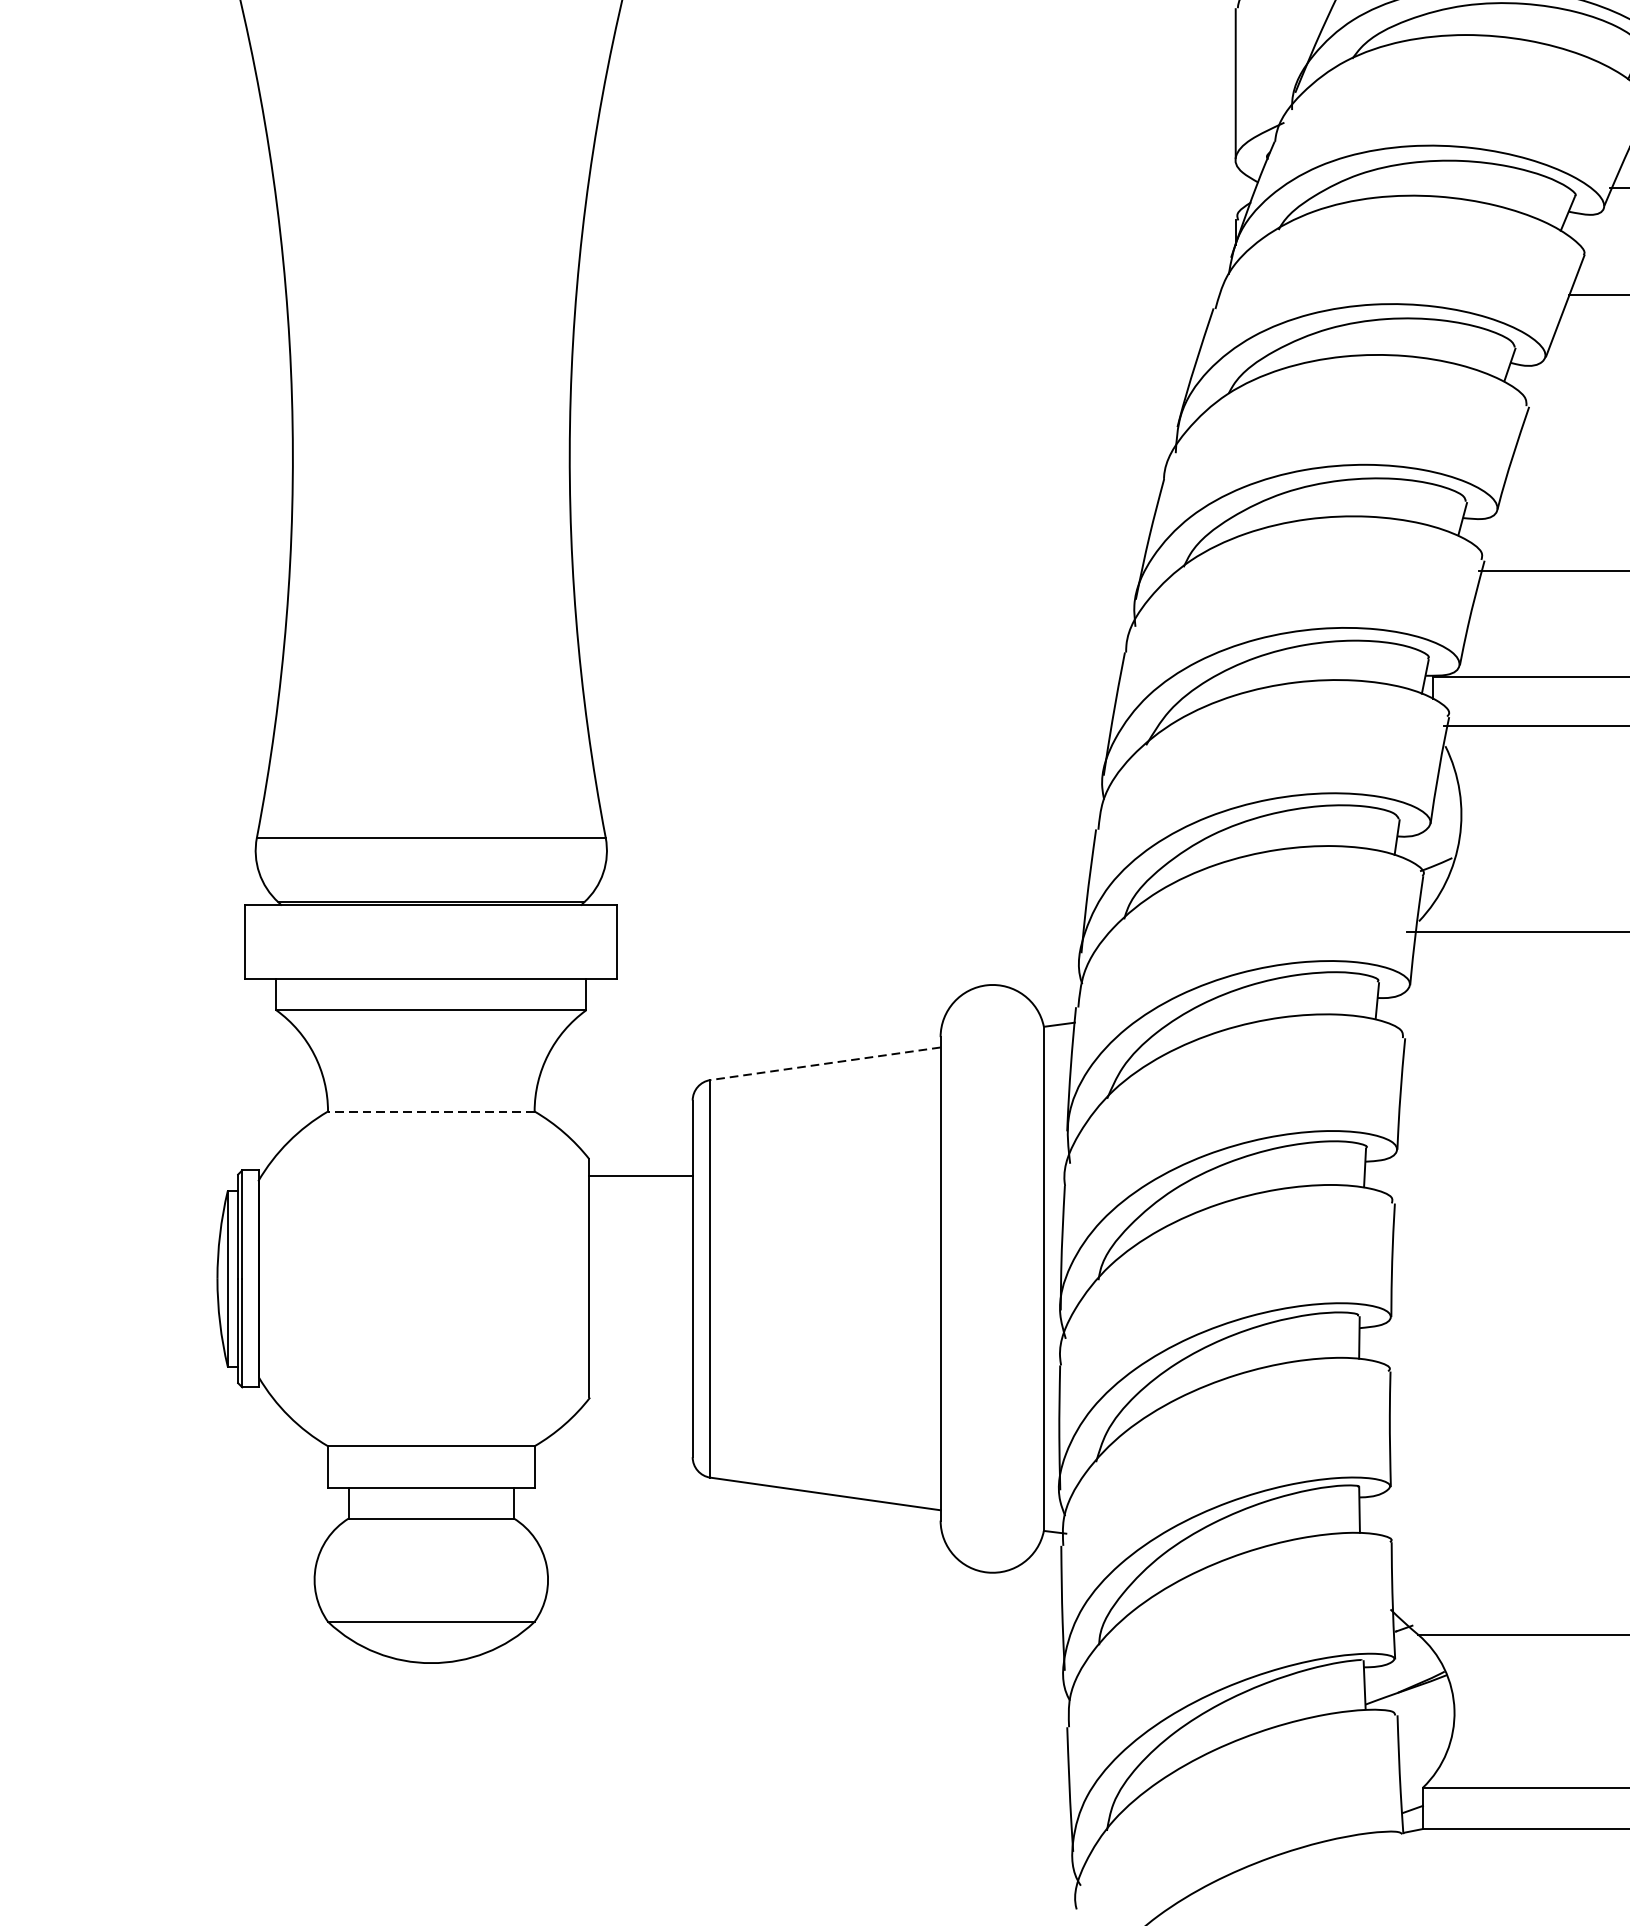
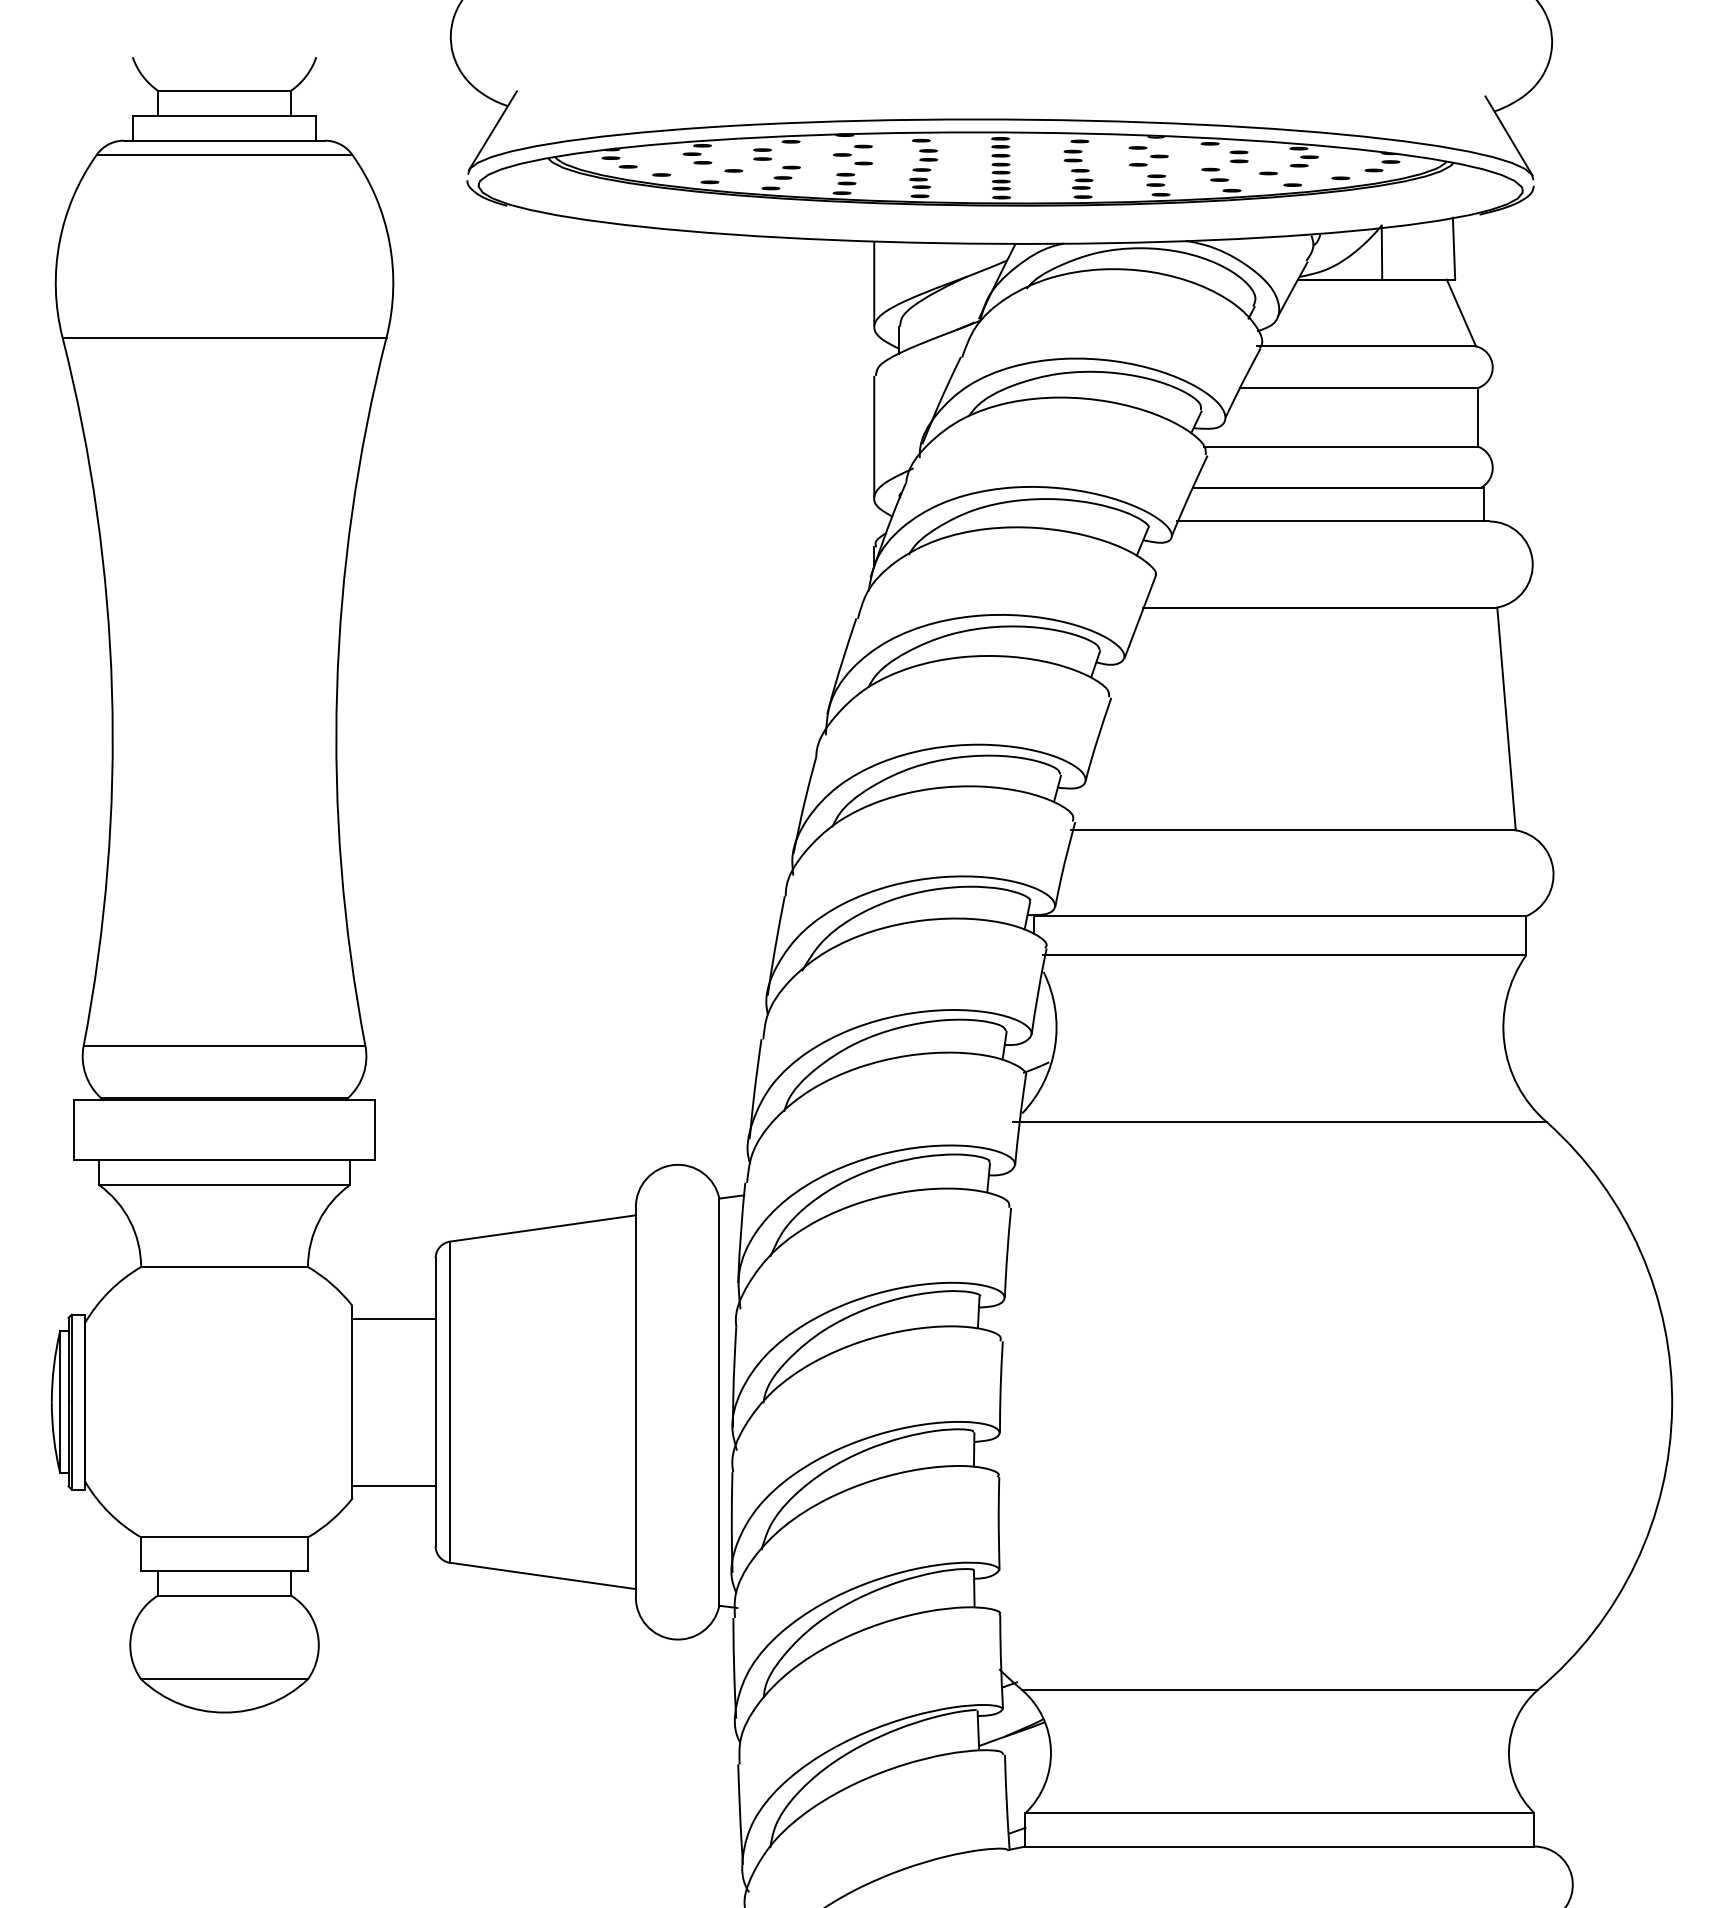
line: (824, 1063) -> (542, 1228), dashed -> solid
line: (431, 1112) -> (224, 1267), dashed -> solid
line: (640, 1381) -> (393, 1485), added

